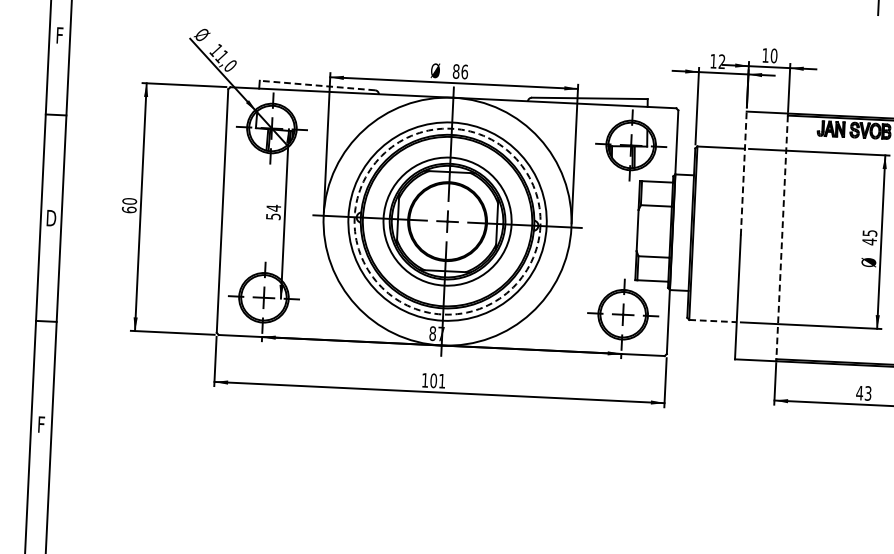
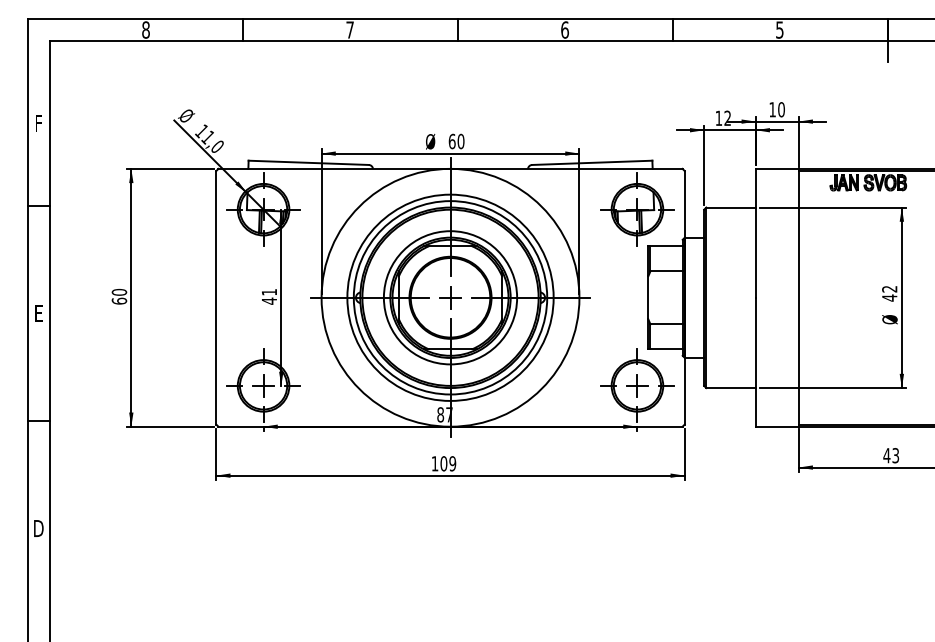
text: (460, 71) -> (456, 141), 86 -> 60
line: (317, 85) -> (308, 162), dashed -> solid
line: (743, 172) -> (755, 232), dashed -> solid
text: (273, 212) -> (269, 296), 54 -> 41
text: (50, 218) -> (38, 313), D -> E
circle: (447, 221) -> (450, 297), dashed -> solid
text: (869, 233) -> (889, 289), 45 -> 42
line: (781, 237) -> (798, 297), dashed -> solid
line: (713, 321) -> (731, 388), dashed -> solid
text: (441, 380) -> (452, 463), 101 -> 109
text: (41, 424) -> (38, 528), F -> D

